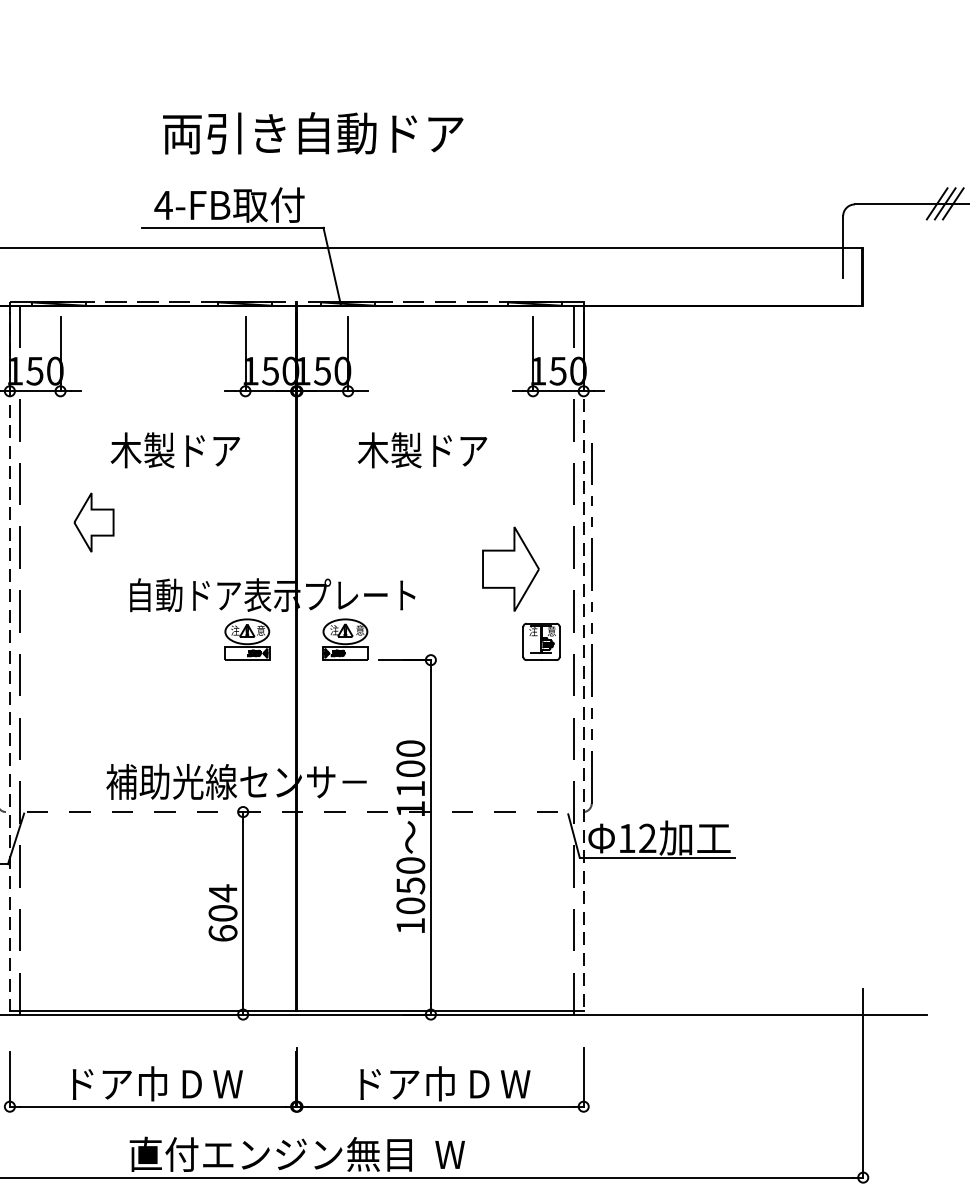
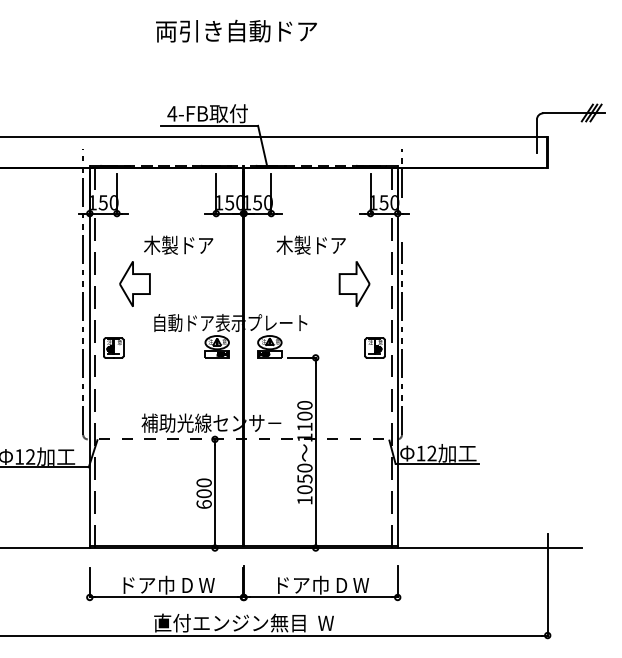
text: (313, 132) -> (236, 30), moved
line: (592, 314) -> (402, 172), added
part: (93, 521) -> (134, 283), size x1.43
part: (510, 568) -> (354, 283), moved
part: (54, 640) -> (113, 347), added
line: (9, 659) -> (89, 357), dashed -> solid
line: (583, 707) -> (397, 383), dashed -> solid
text: (221, 892) -> (203, 482), 604 -> 600

